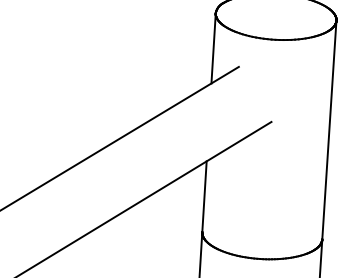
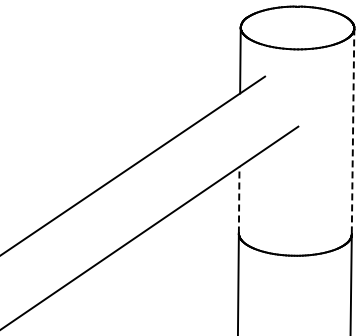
line: (329, 130) -> (353, 131), solid -> dashed
line: (204, 196) -> (239, 199), solid -> dashed

